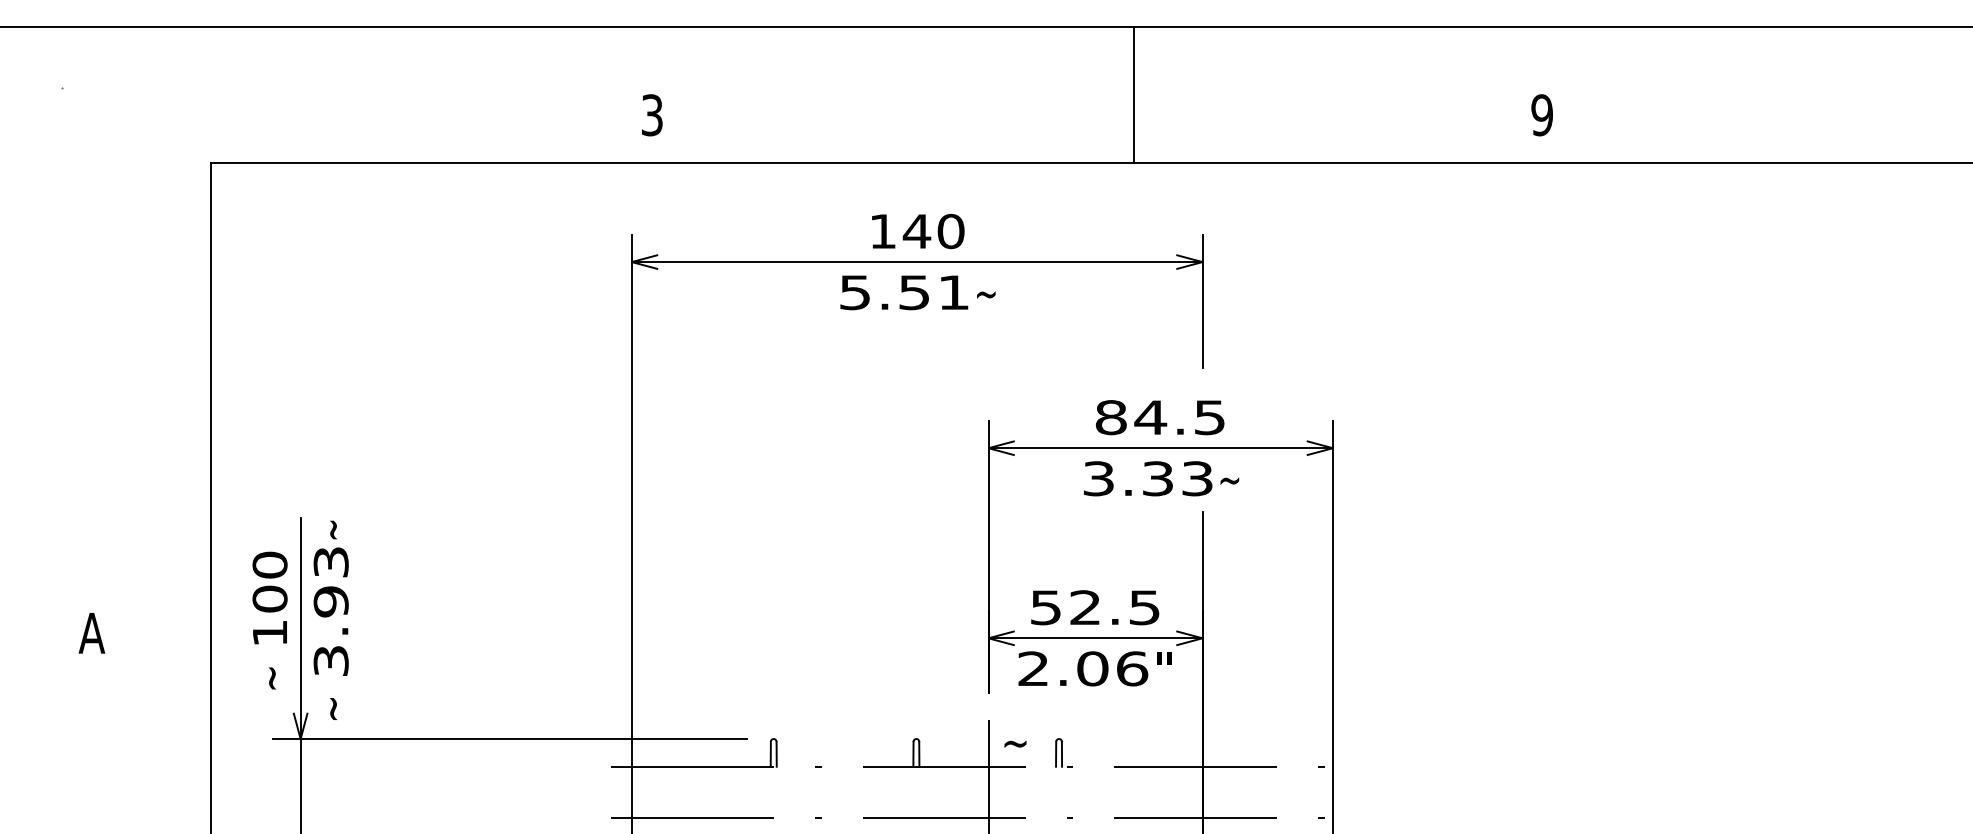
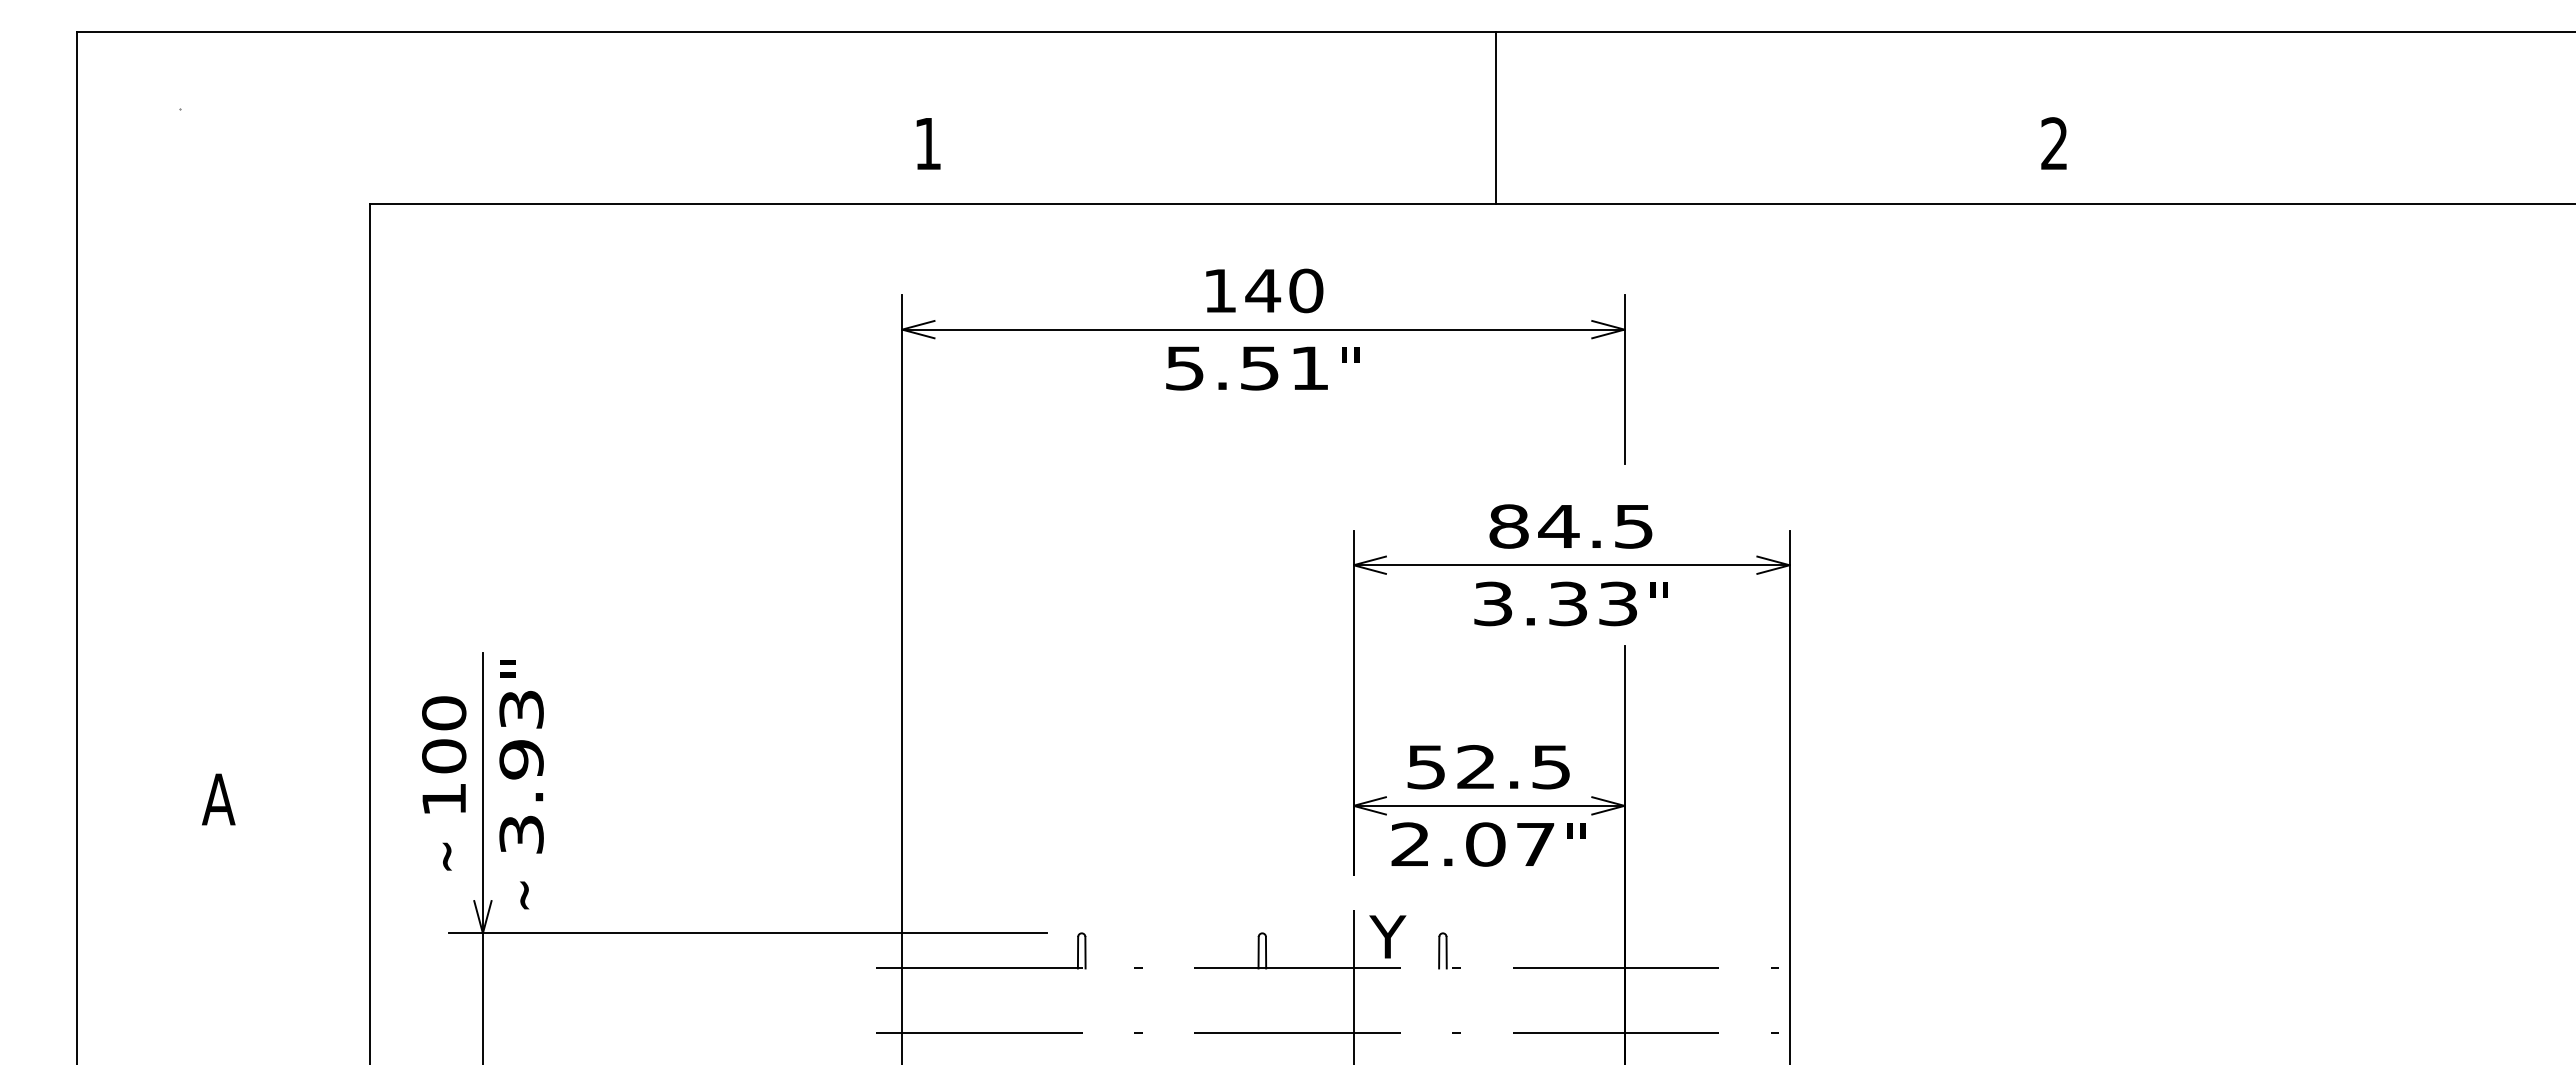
line: (1134, 95) -> (1496, 118), moved
text: (652, 115) -> (928, 143), 3 -> 1
text: (1542, 115) -> (2054, 143), 9 -> 2
text: (986, 287) -> (1350, 361), ~ -> "
text: (1229, 472) -> (1658, 596), ~ -> "
text: (325, 529) -> (514, 668), ~ -> "
text: (1132, 668) -> (1535, 844), 2.06 -> 2.07
text: (1015, 741) -> (1387, 936), ~ -> Y

